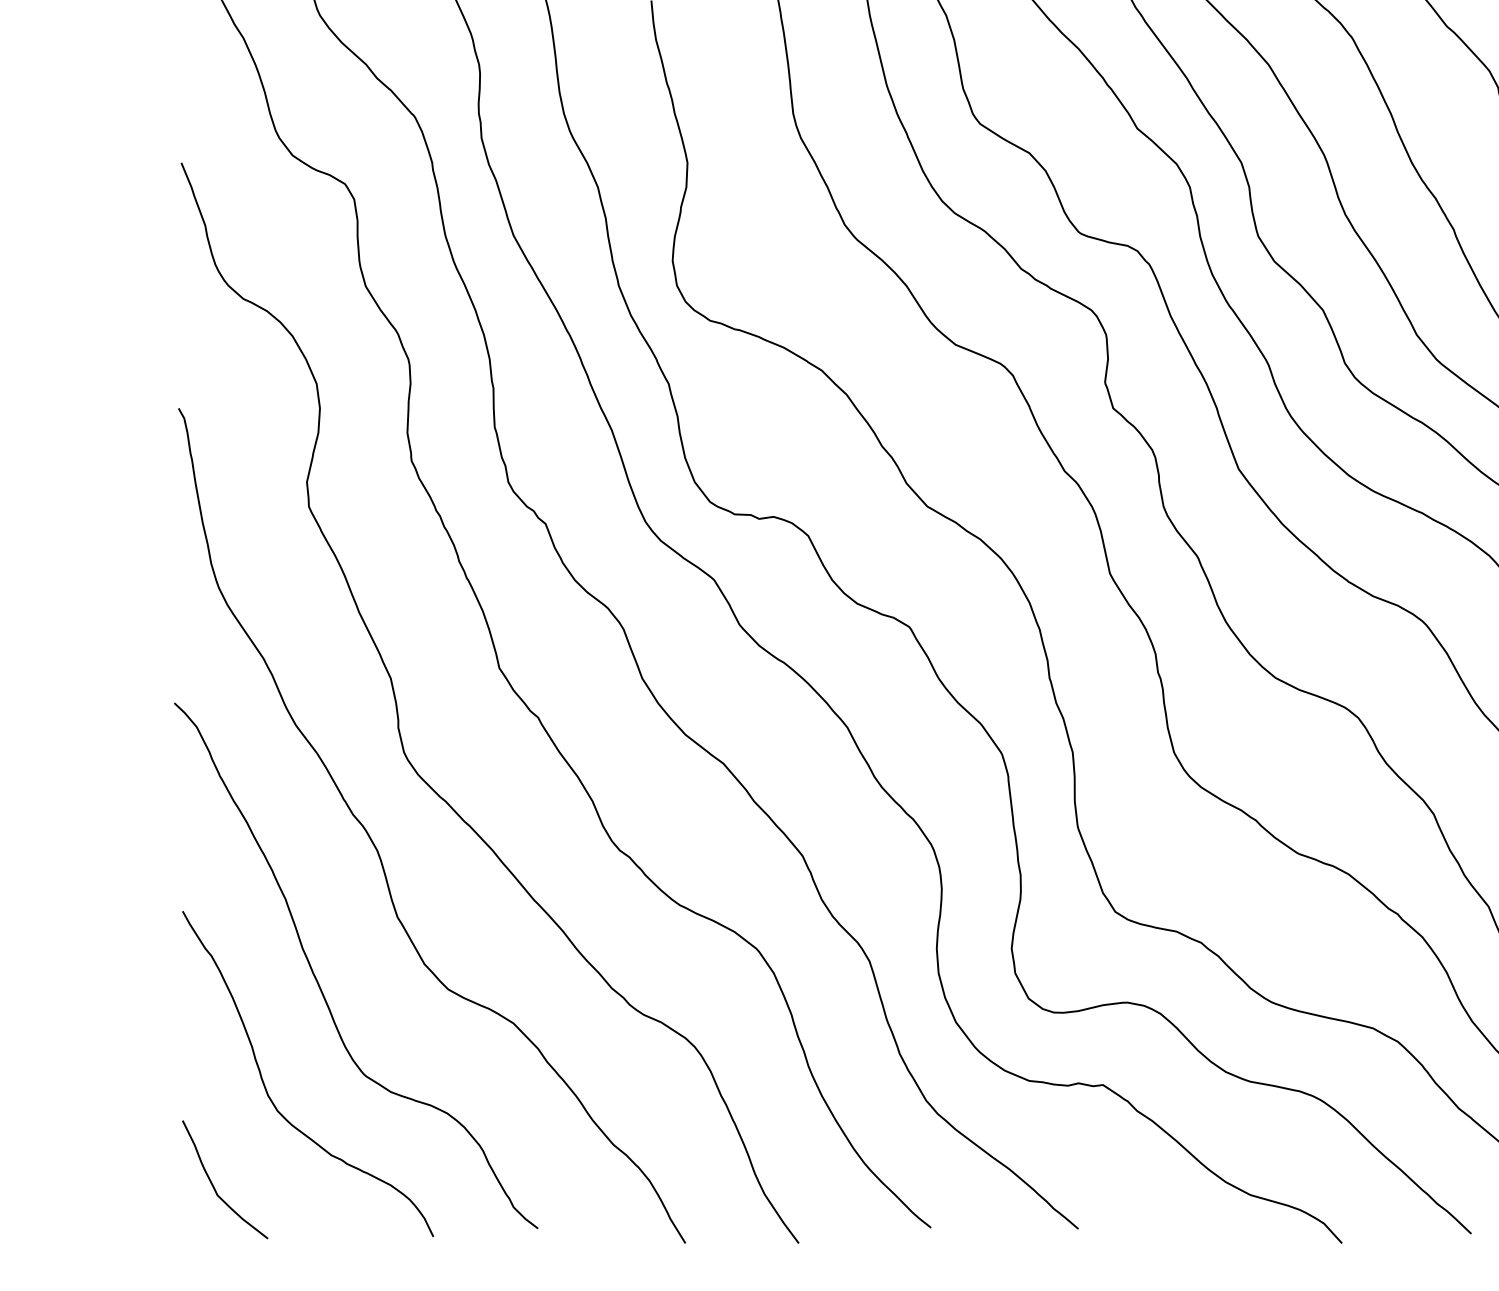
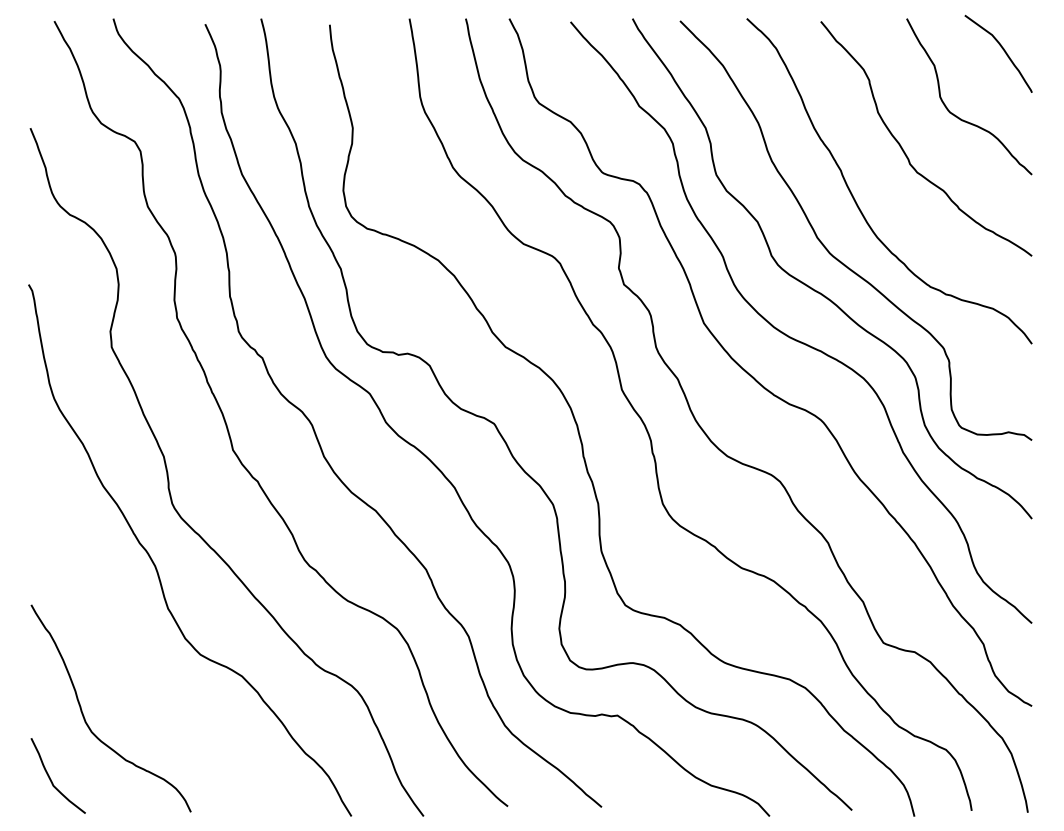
curve: (319, 982) -> (118, 650), removed

